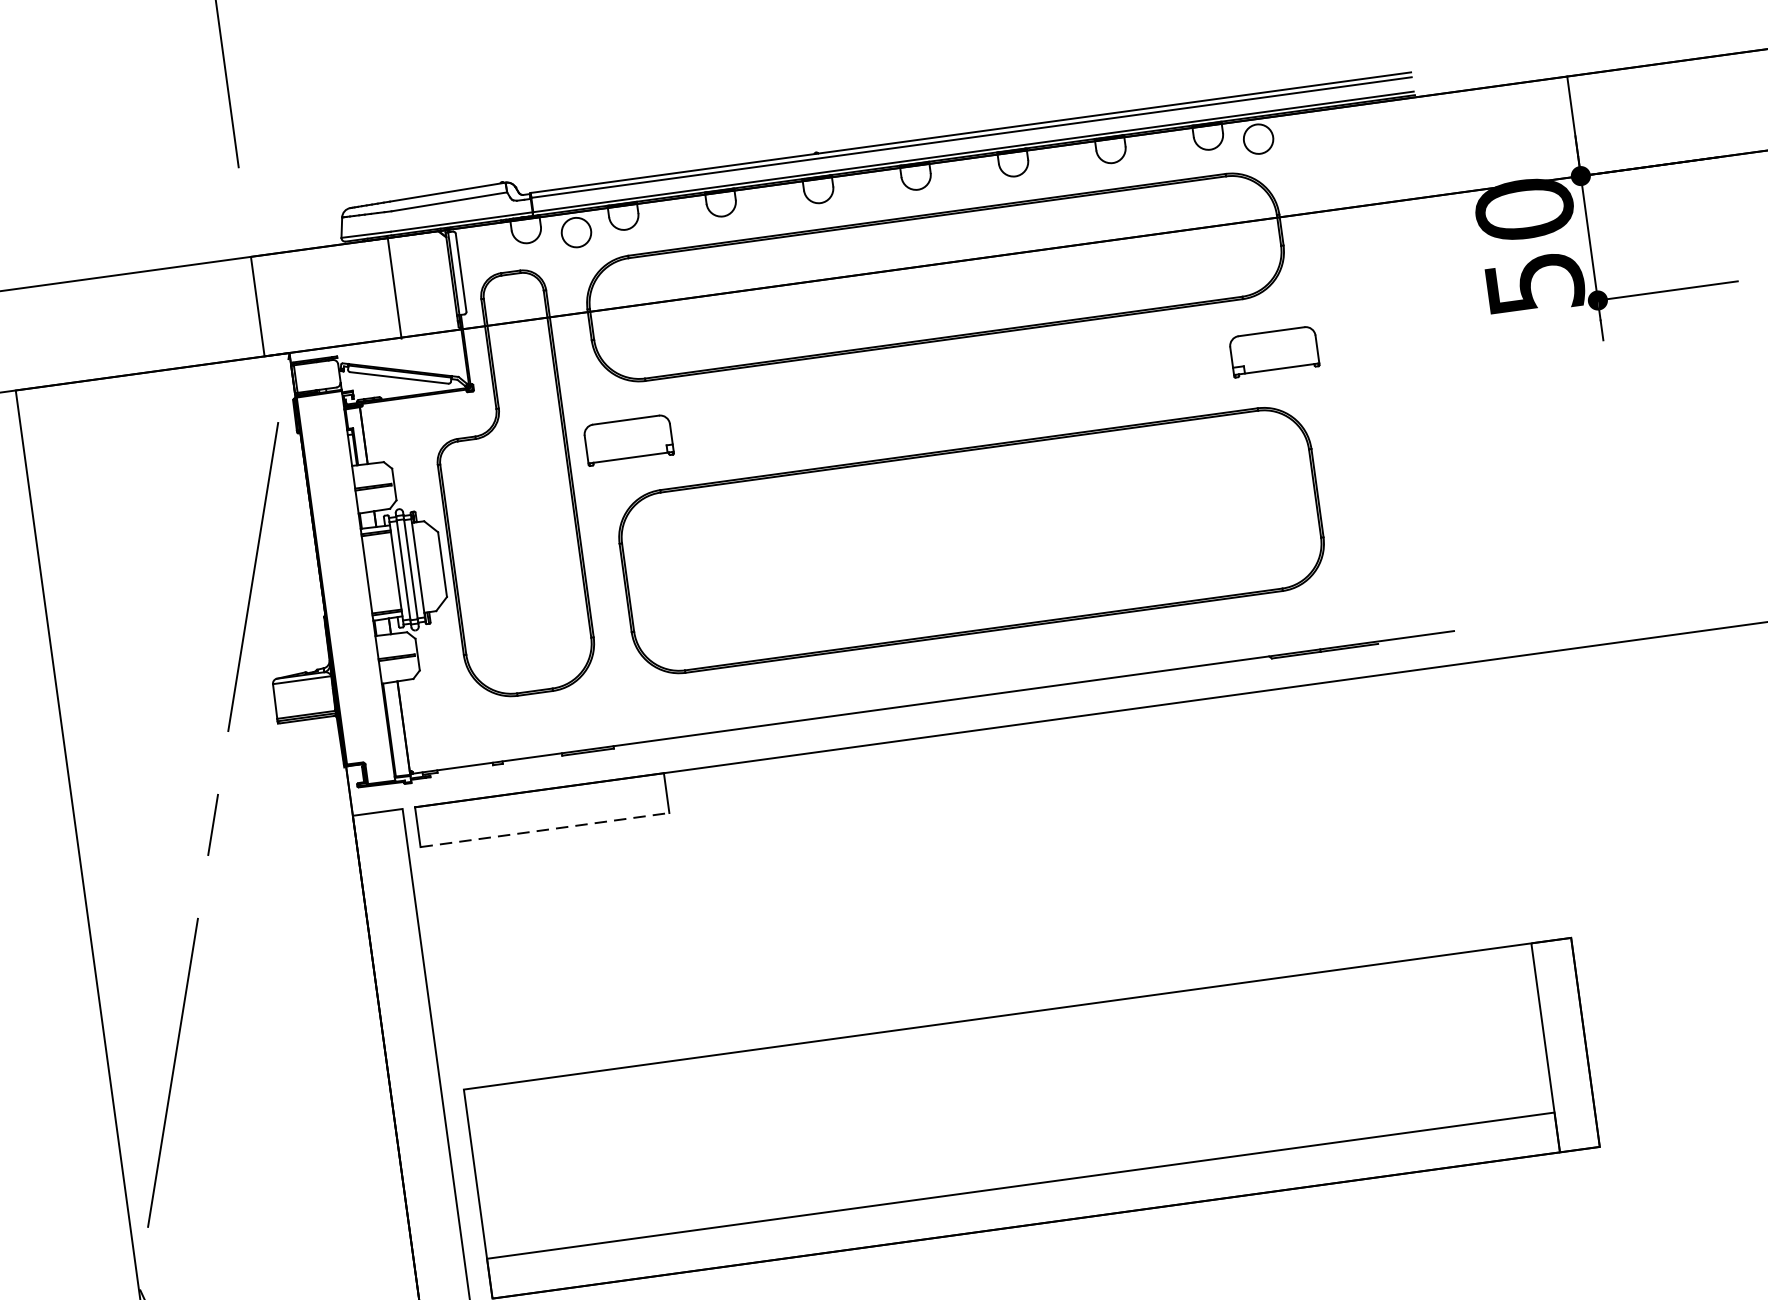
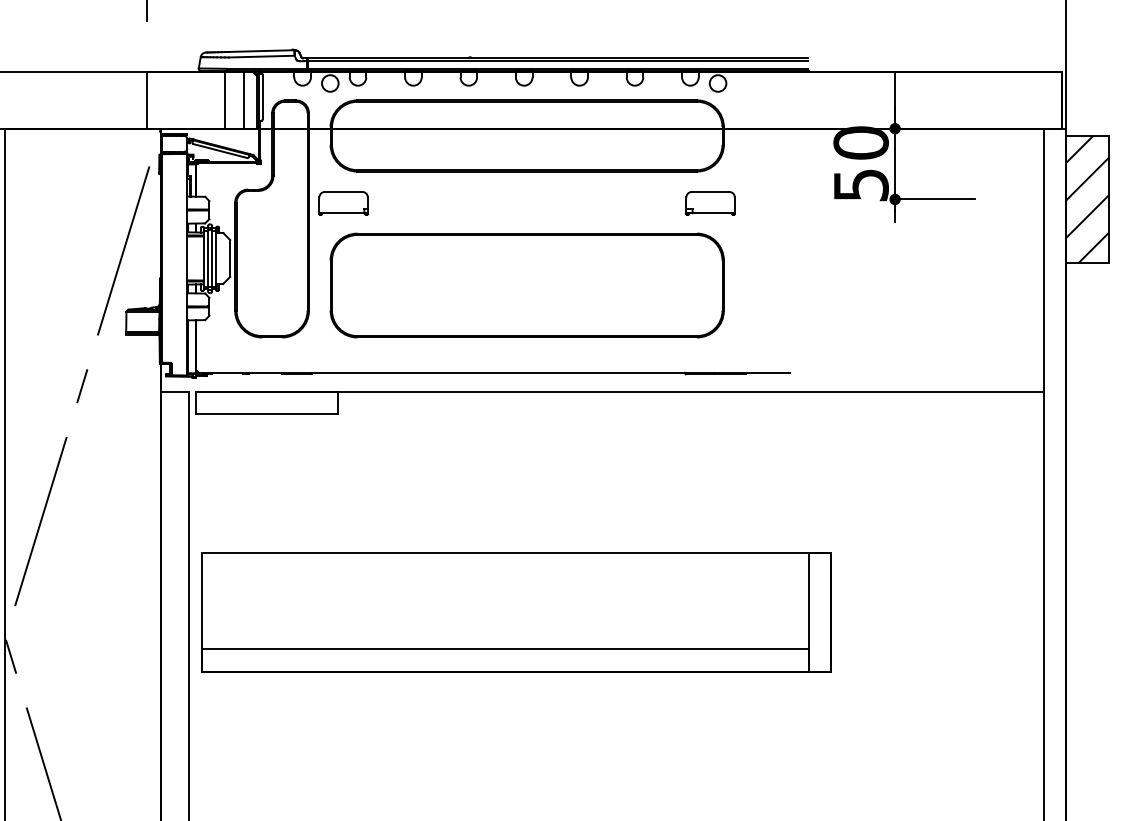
line: (429, 283) -> (244, 100), added
line: (545, 829) -> (267, 414), dashed -> solid

